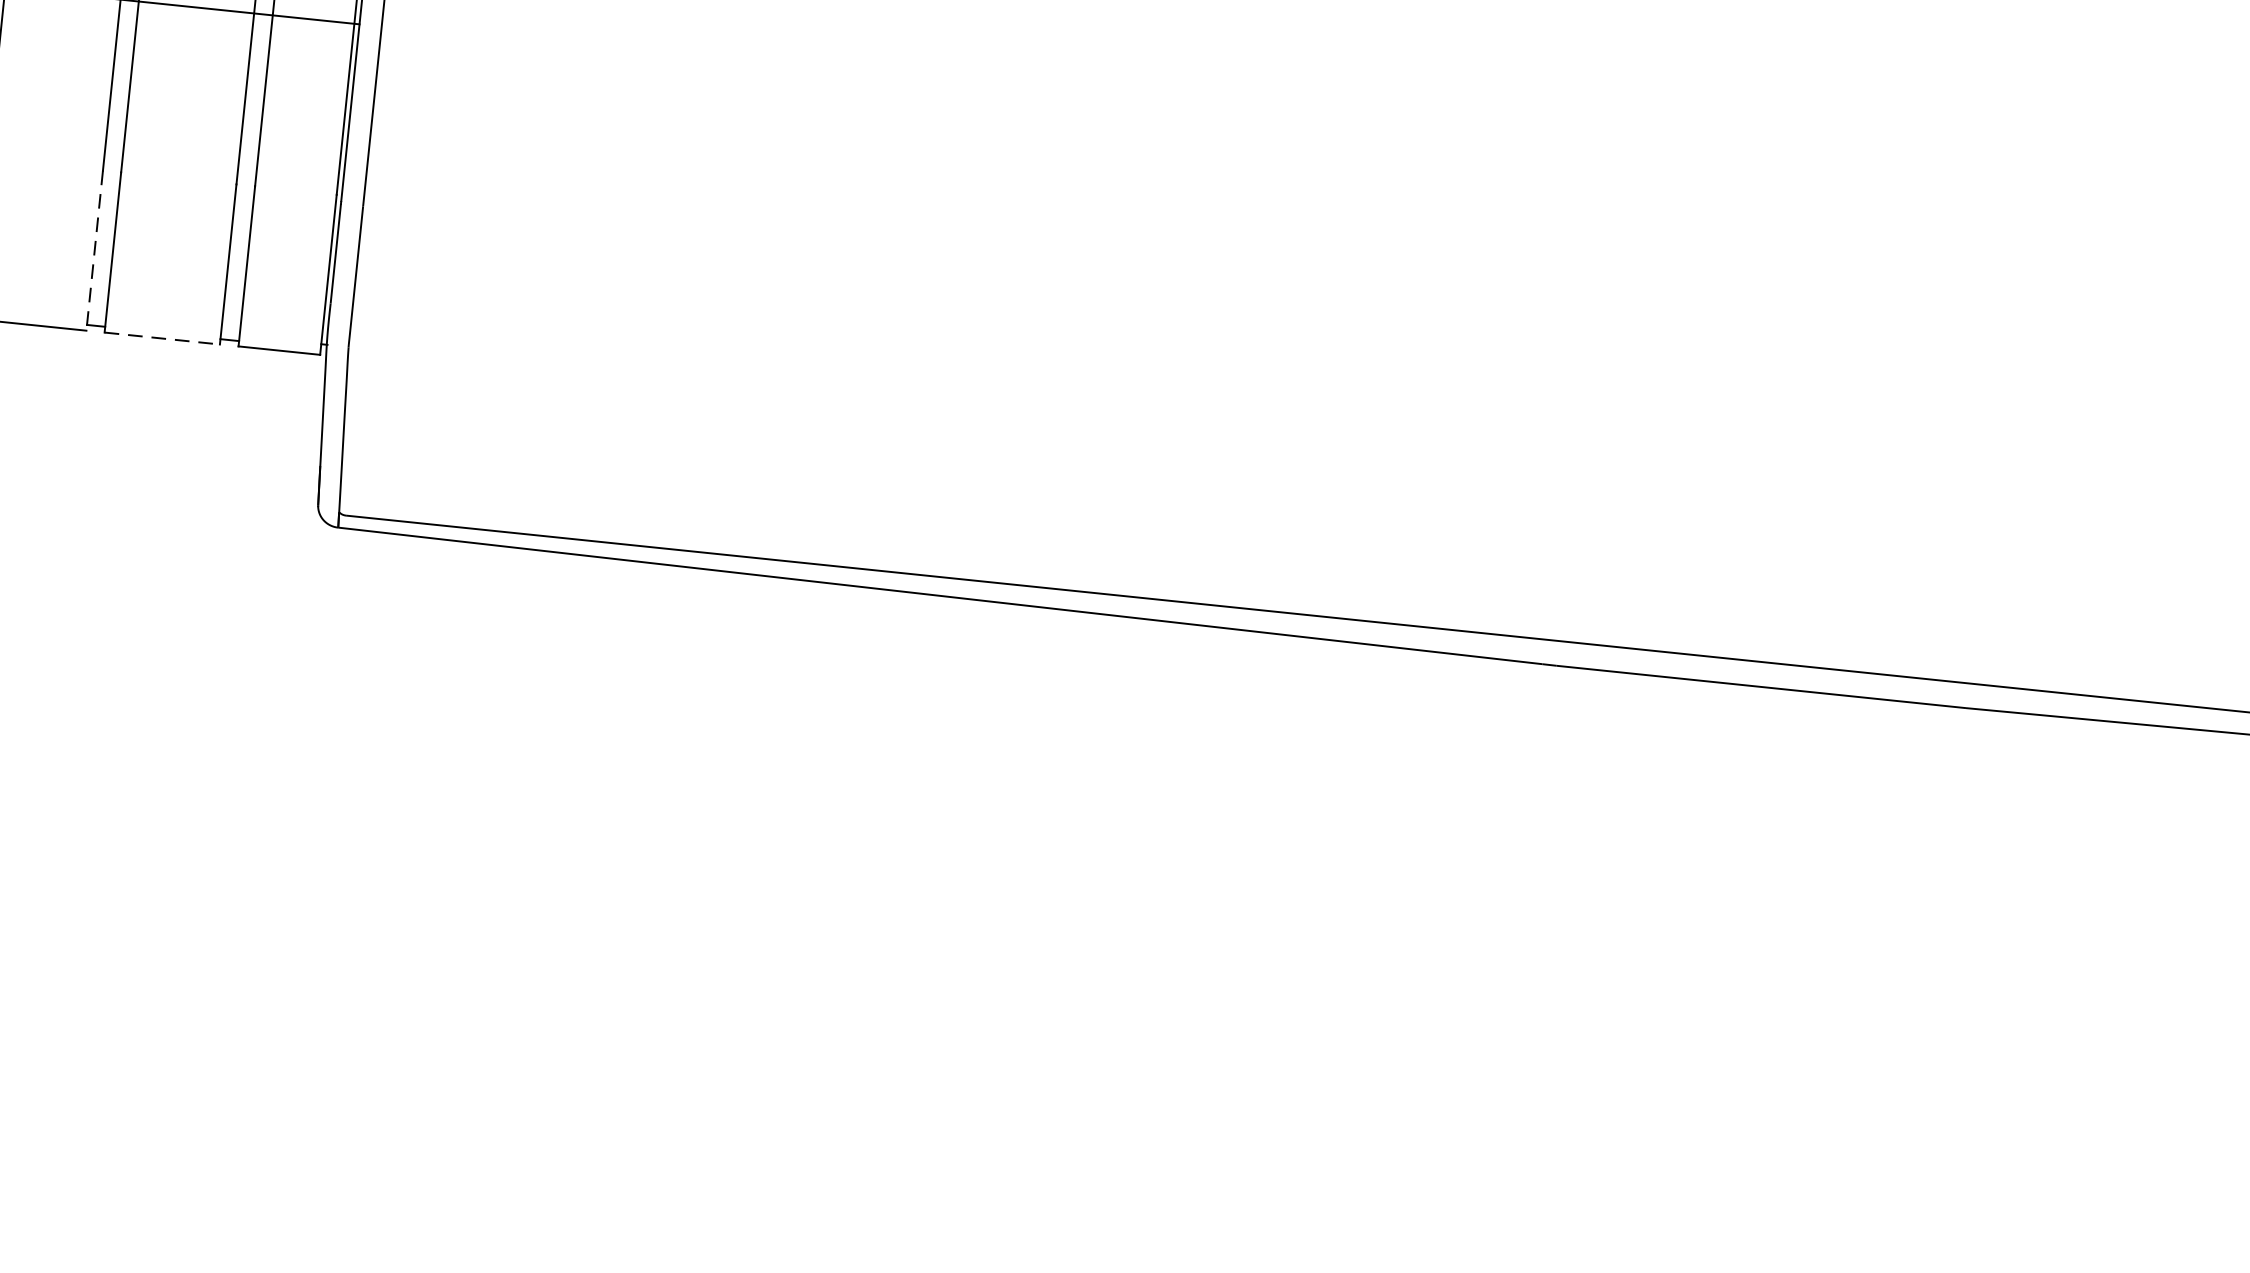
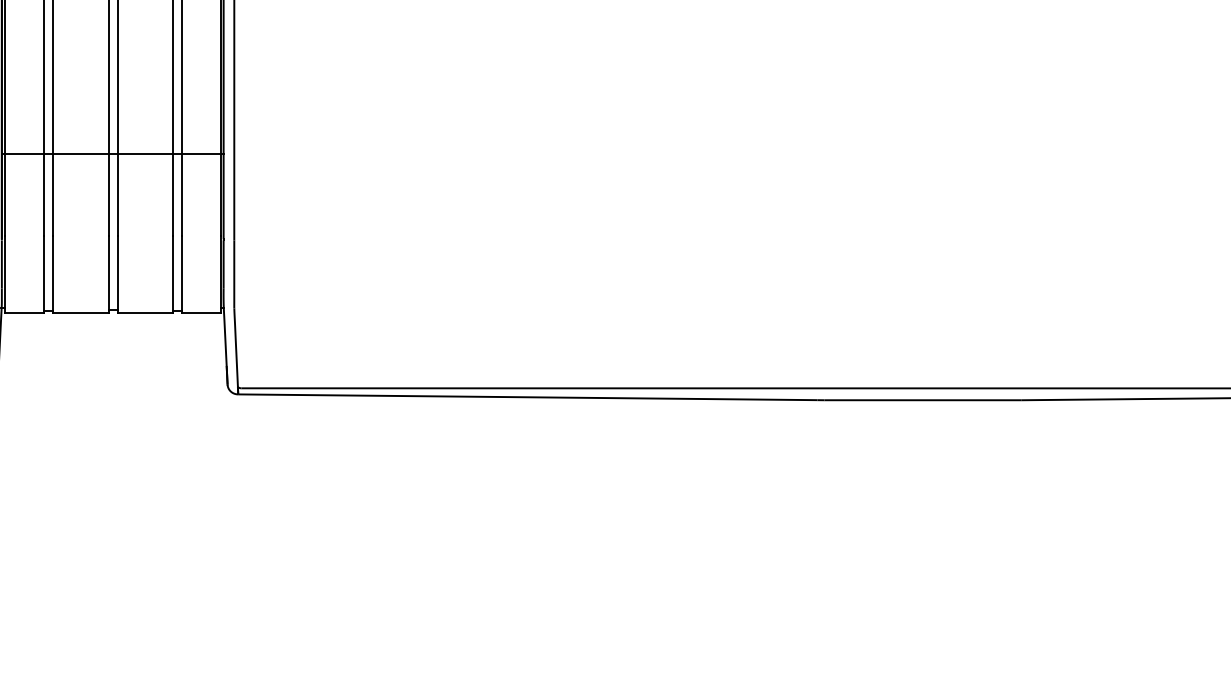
line: (93, 252) -> (108, 275), dashed -> solid
line: (162, 339) -> (145, 313), dashed -> solid

